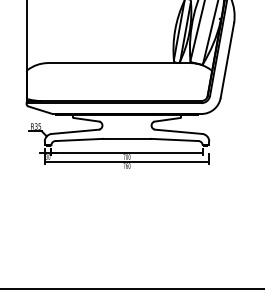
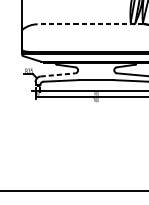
line: (119, 63) -> (90, 24), solid -> dashed
line: (75, 131) -> (58, 74), solid -> dashed

